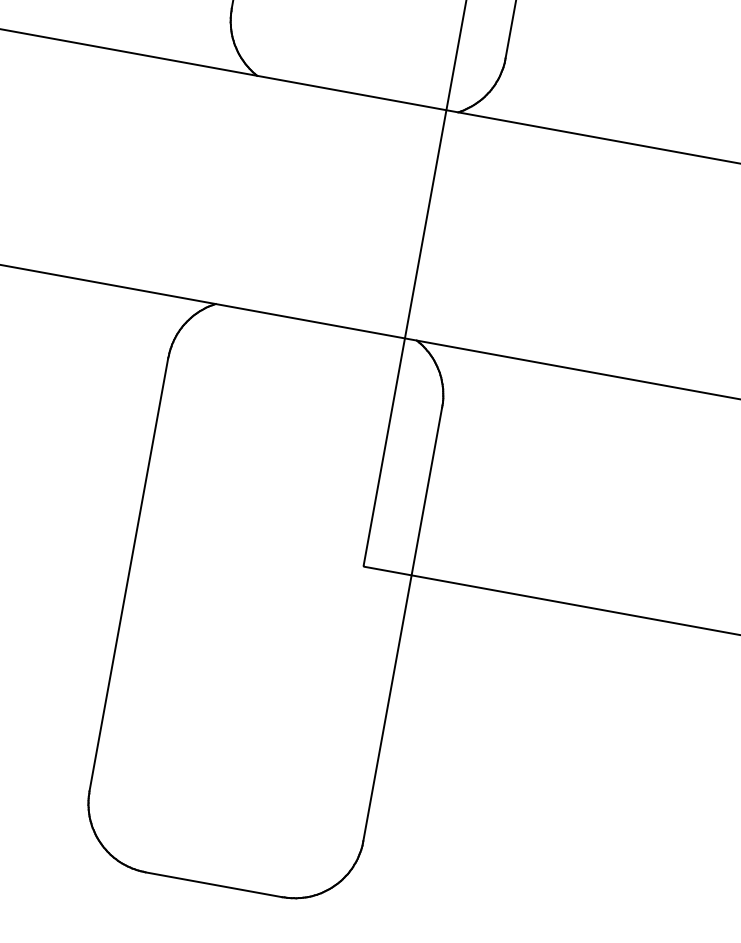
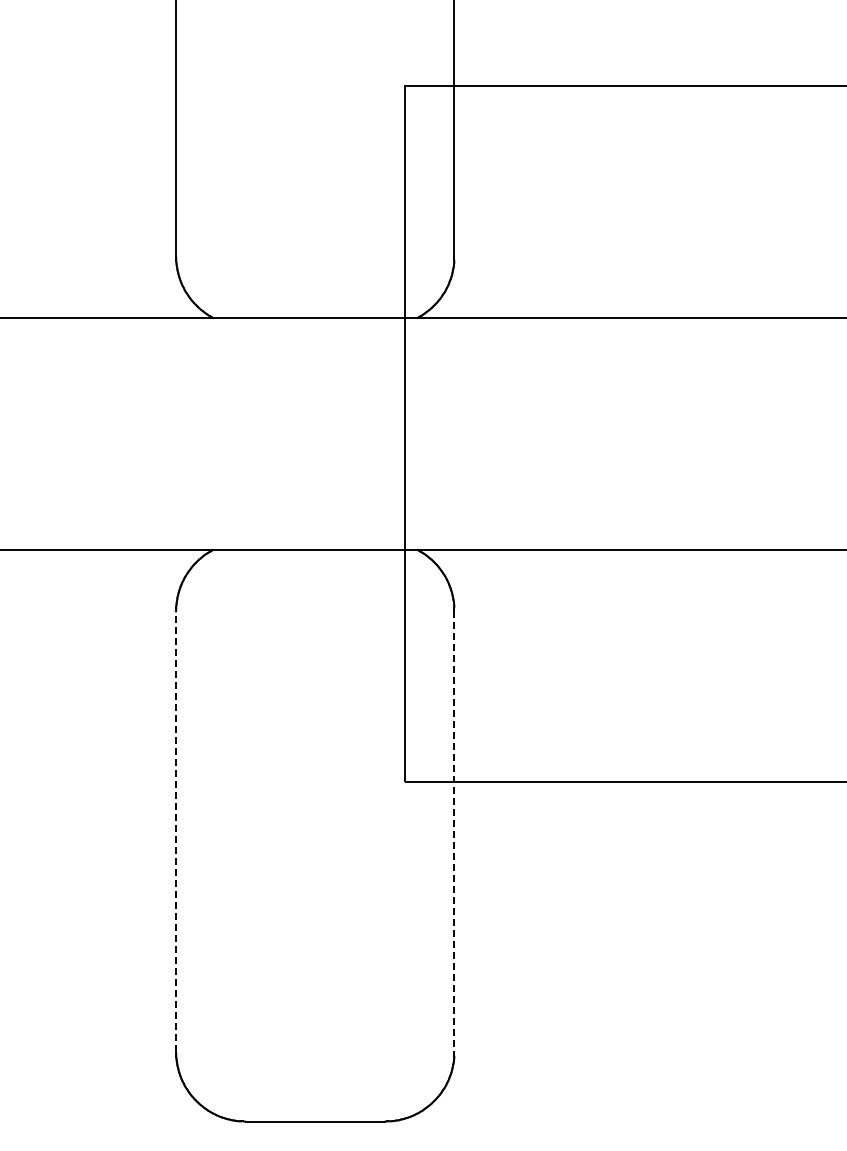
line: (129, 574) -> (176, 831), solid -> dashed
line: (402, 625) -> (454, 832), solid -> dashed

